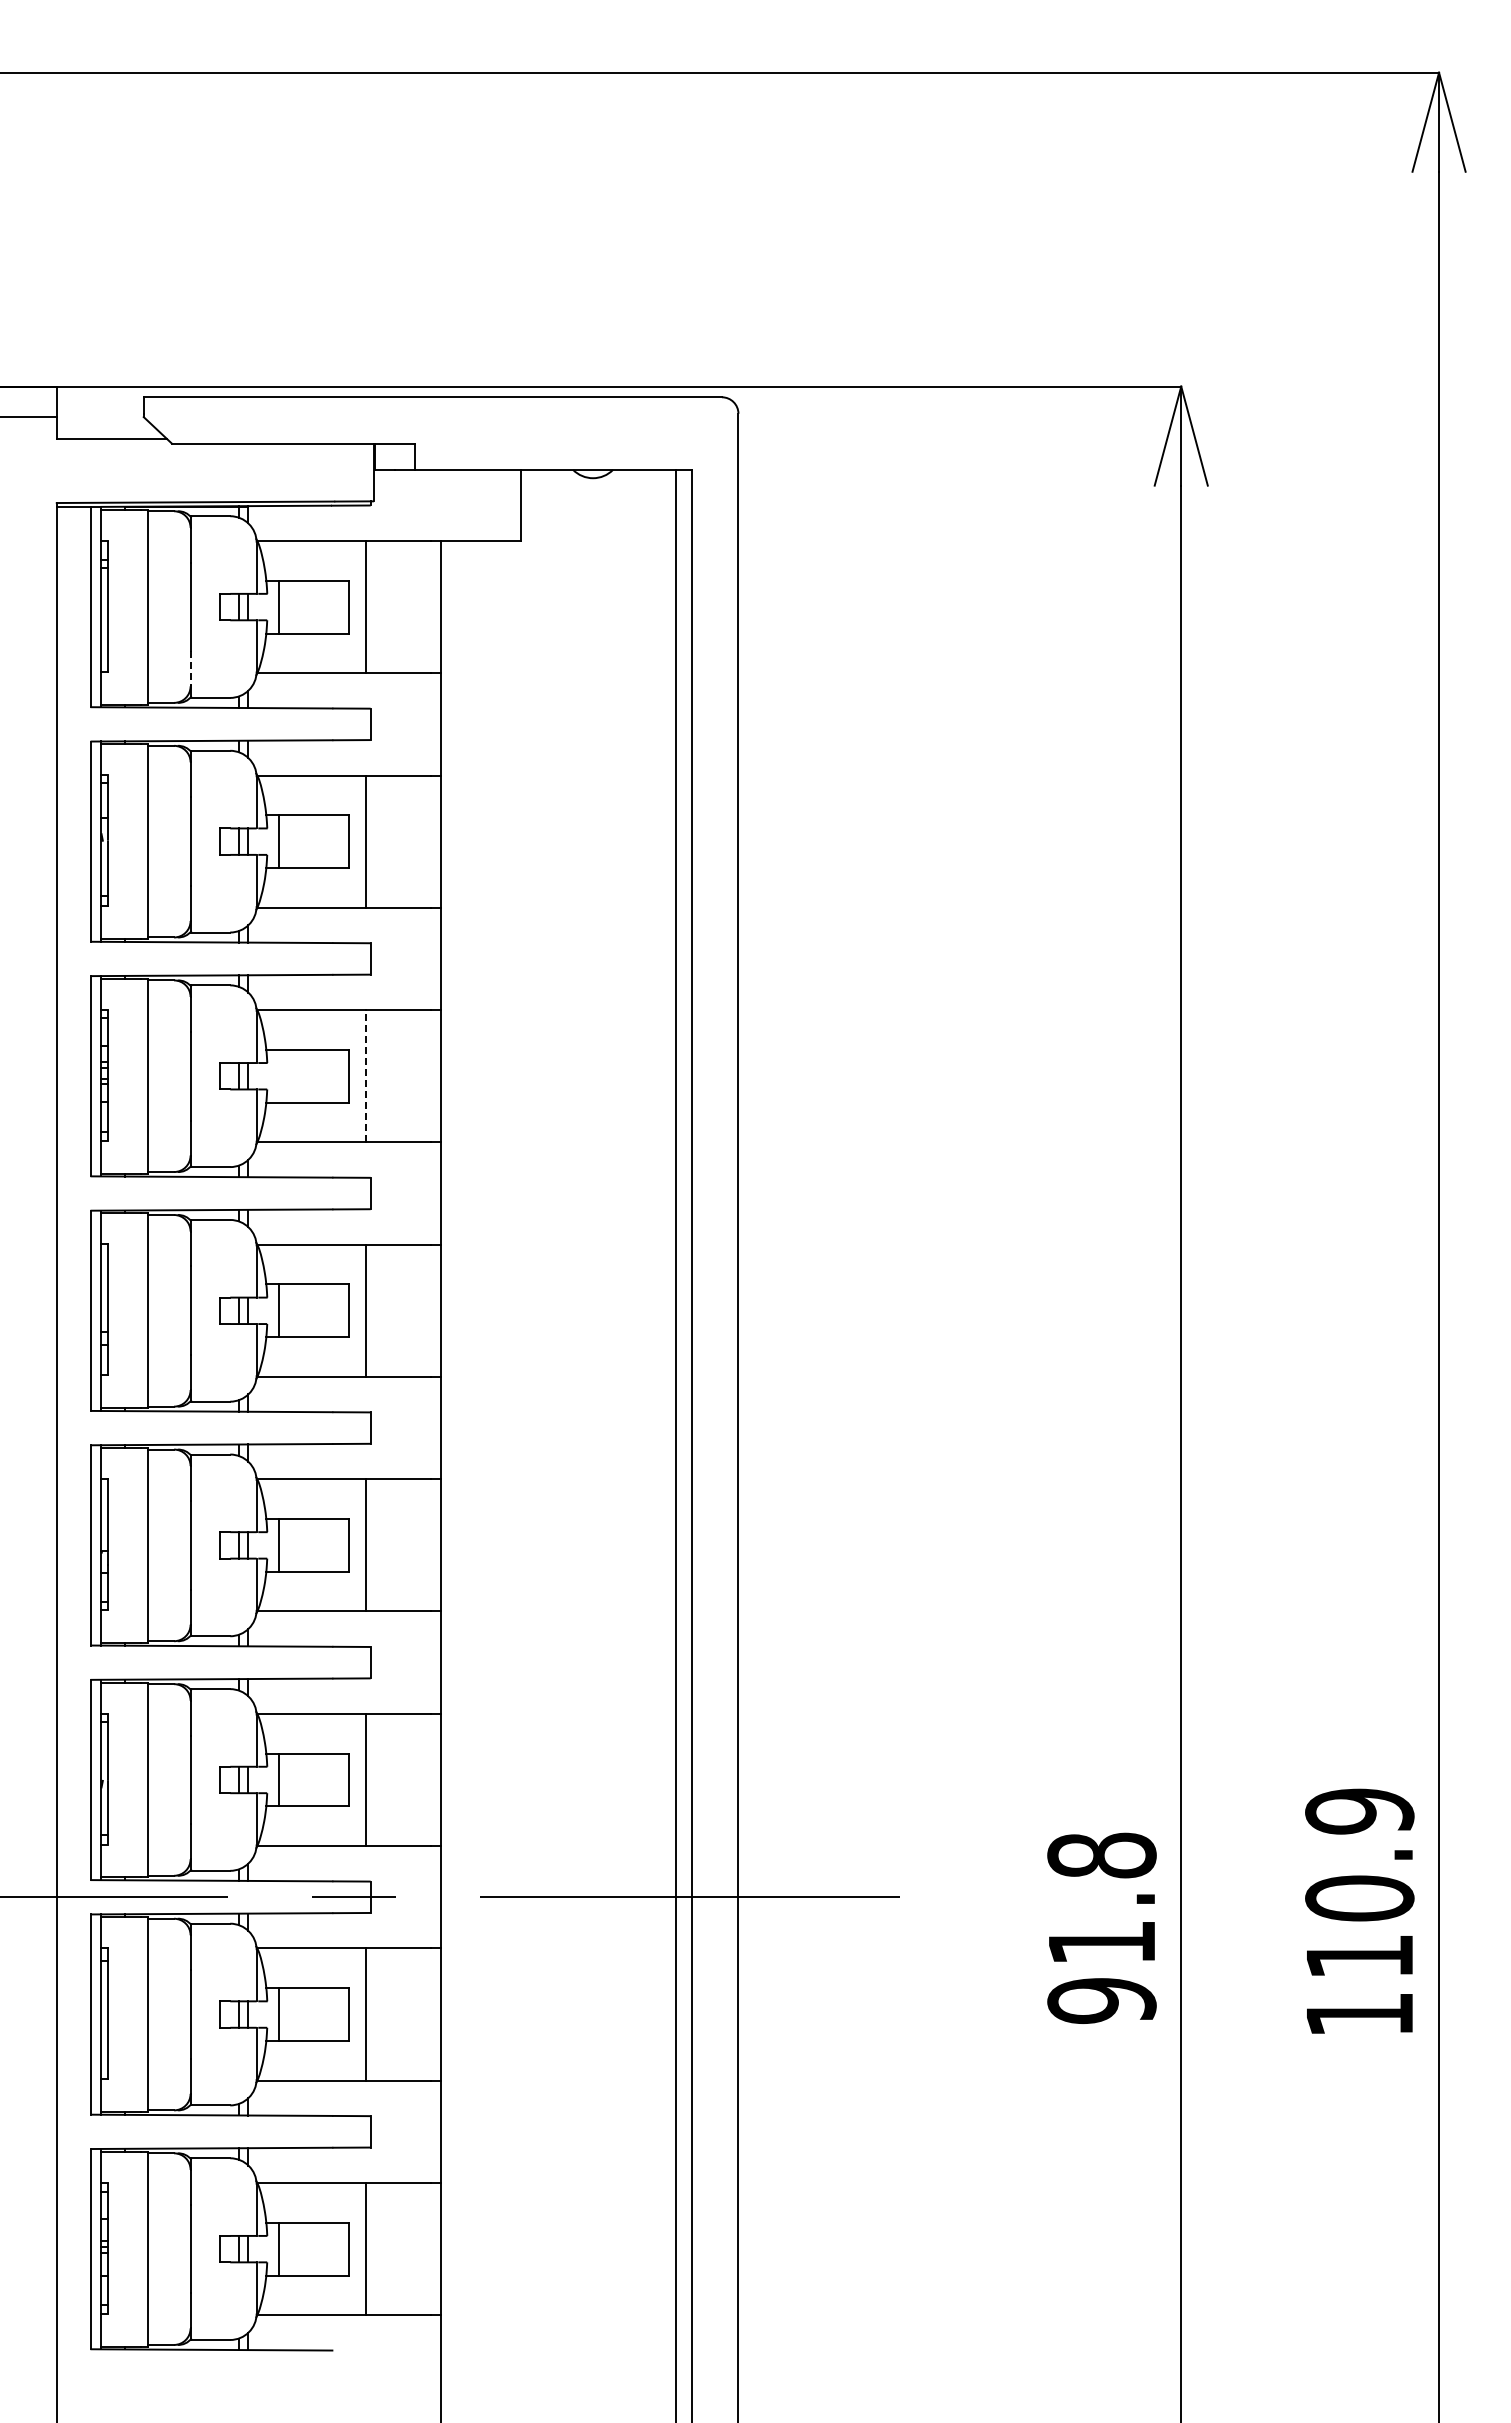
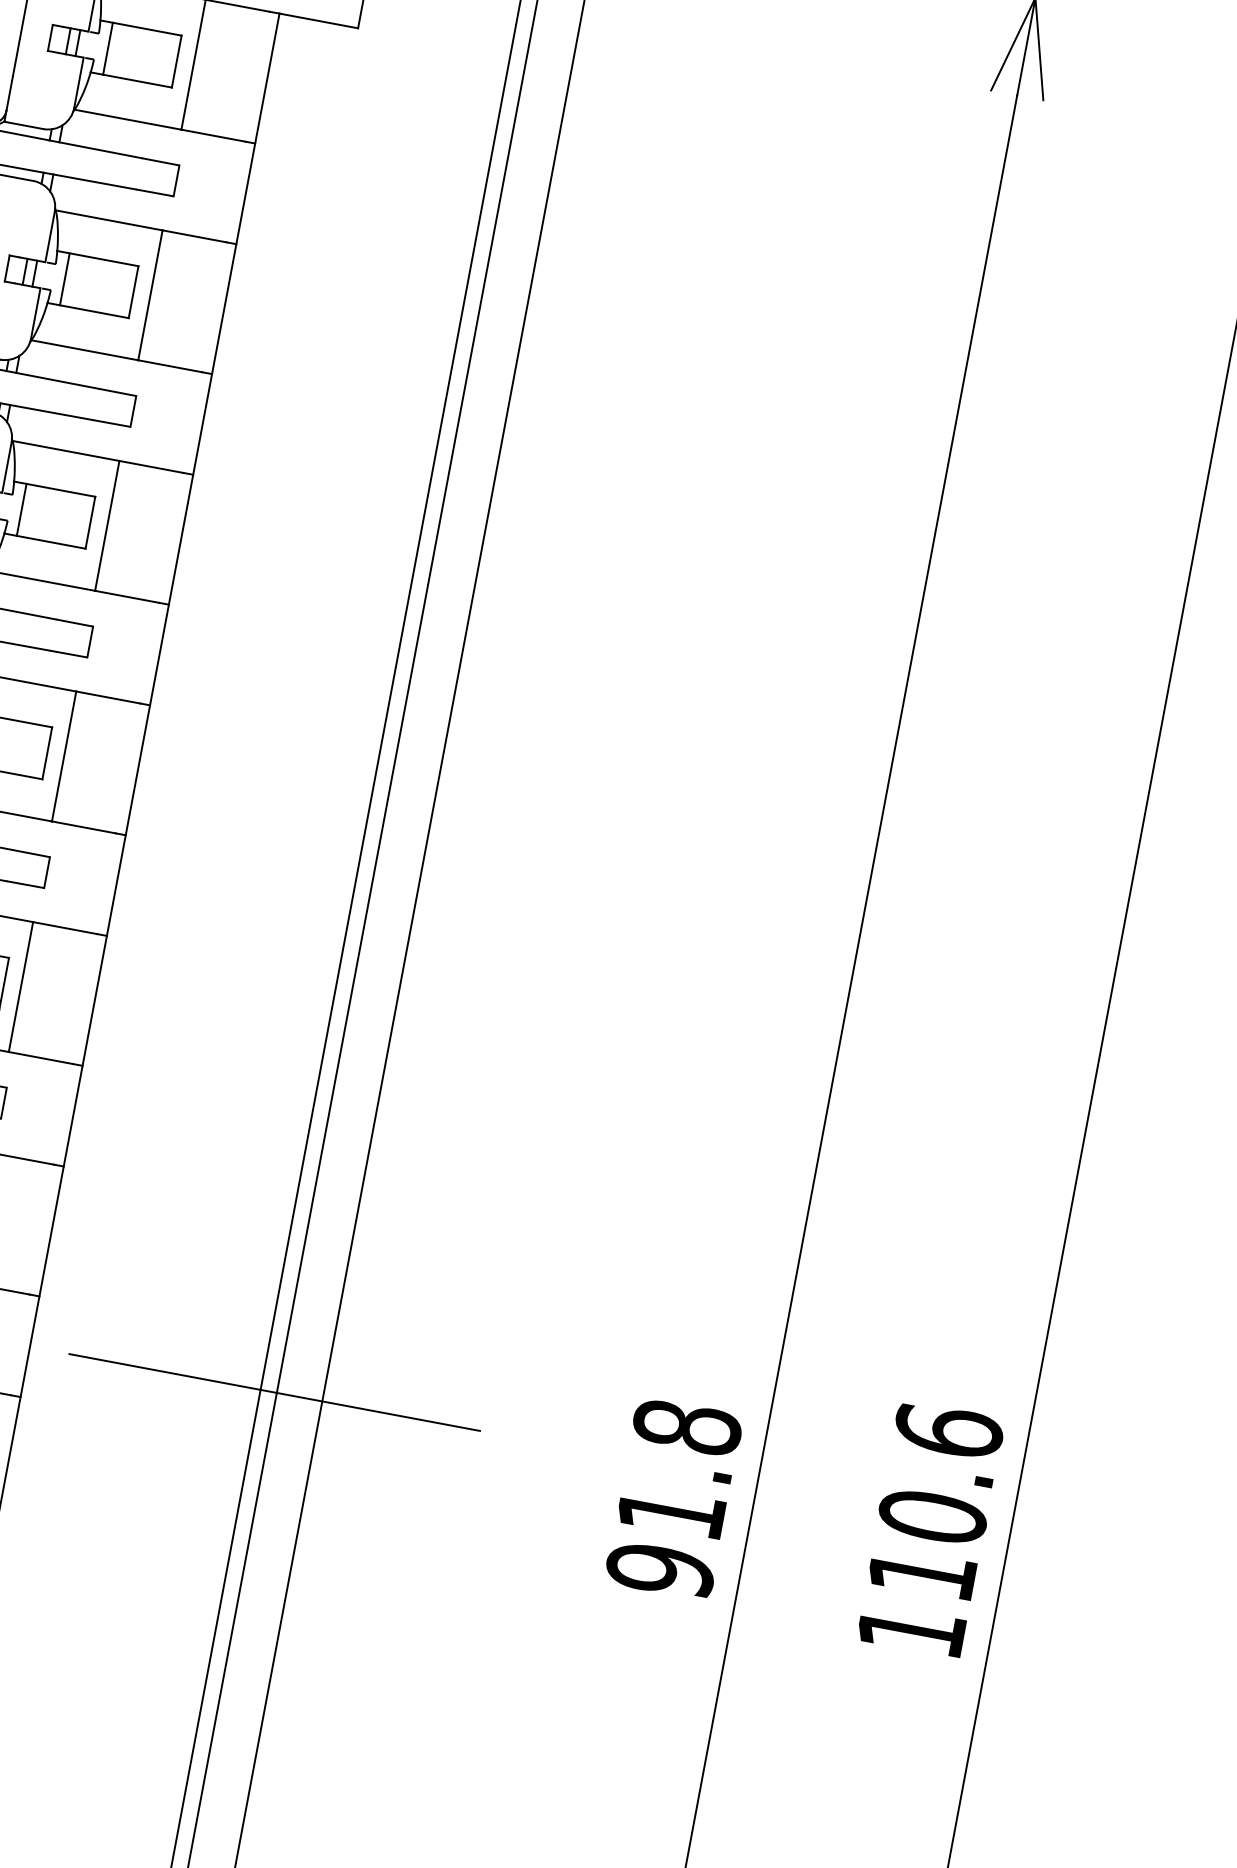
line: (190, 669) -> (9, 93), dashed -> solid
line: (278, 1075) -> (21, 509), added
line: (366, 1075) -> (107, 525), dashed -> solid
text: (1359, 1811) -> (948, 1431), 110.9 -> 110.6

